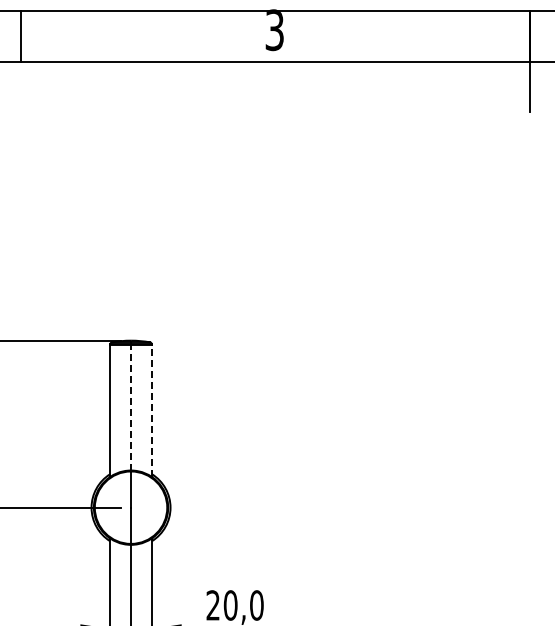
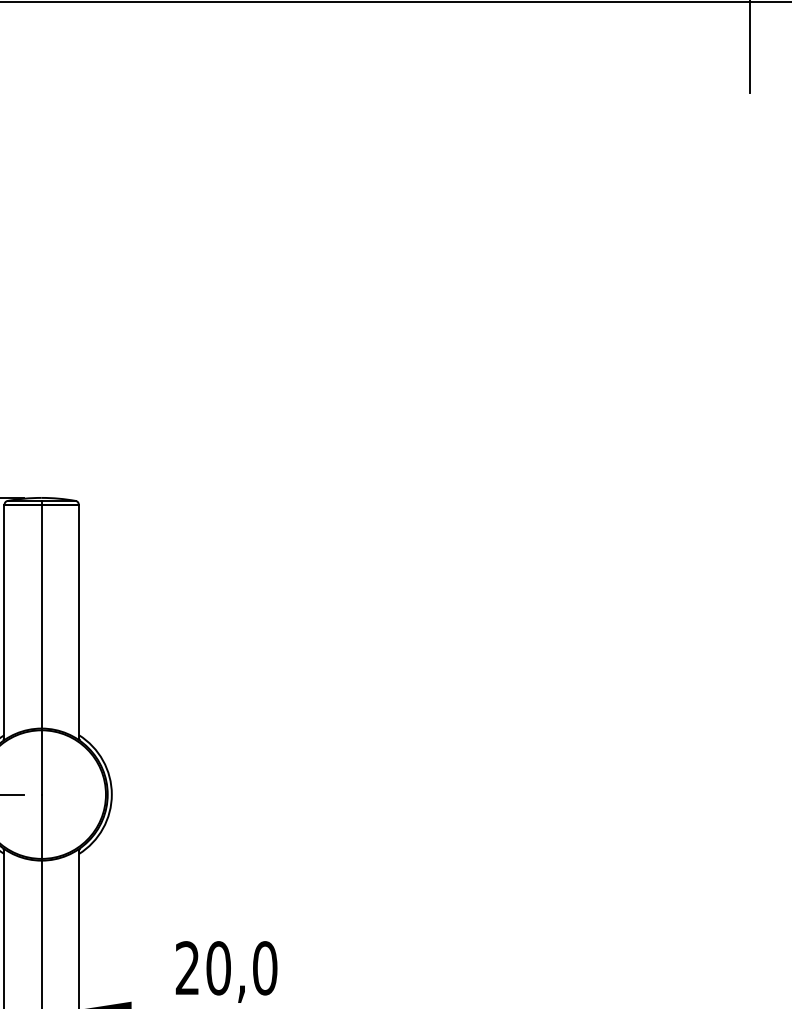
line: (131, 407) -> (42, 616), dashed -> solid
line: (152, 410) -> (79, 621), dashed -> solid

